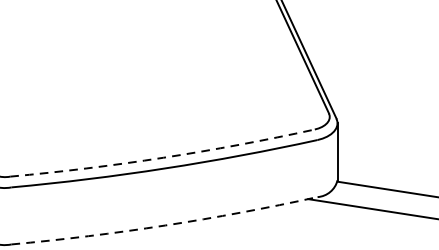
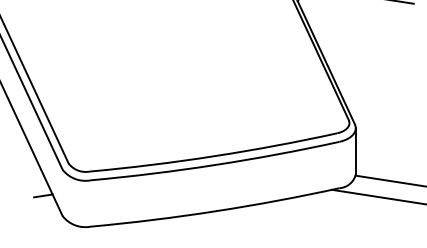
arc: (163, 158) -> (214, 156), dashed -> solid
arc: (164, 225) -> (215, 211), dashed -> solid

